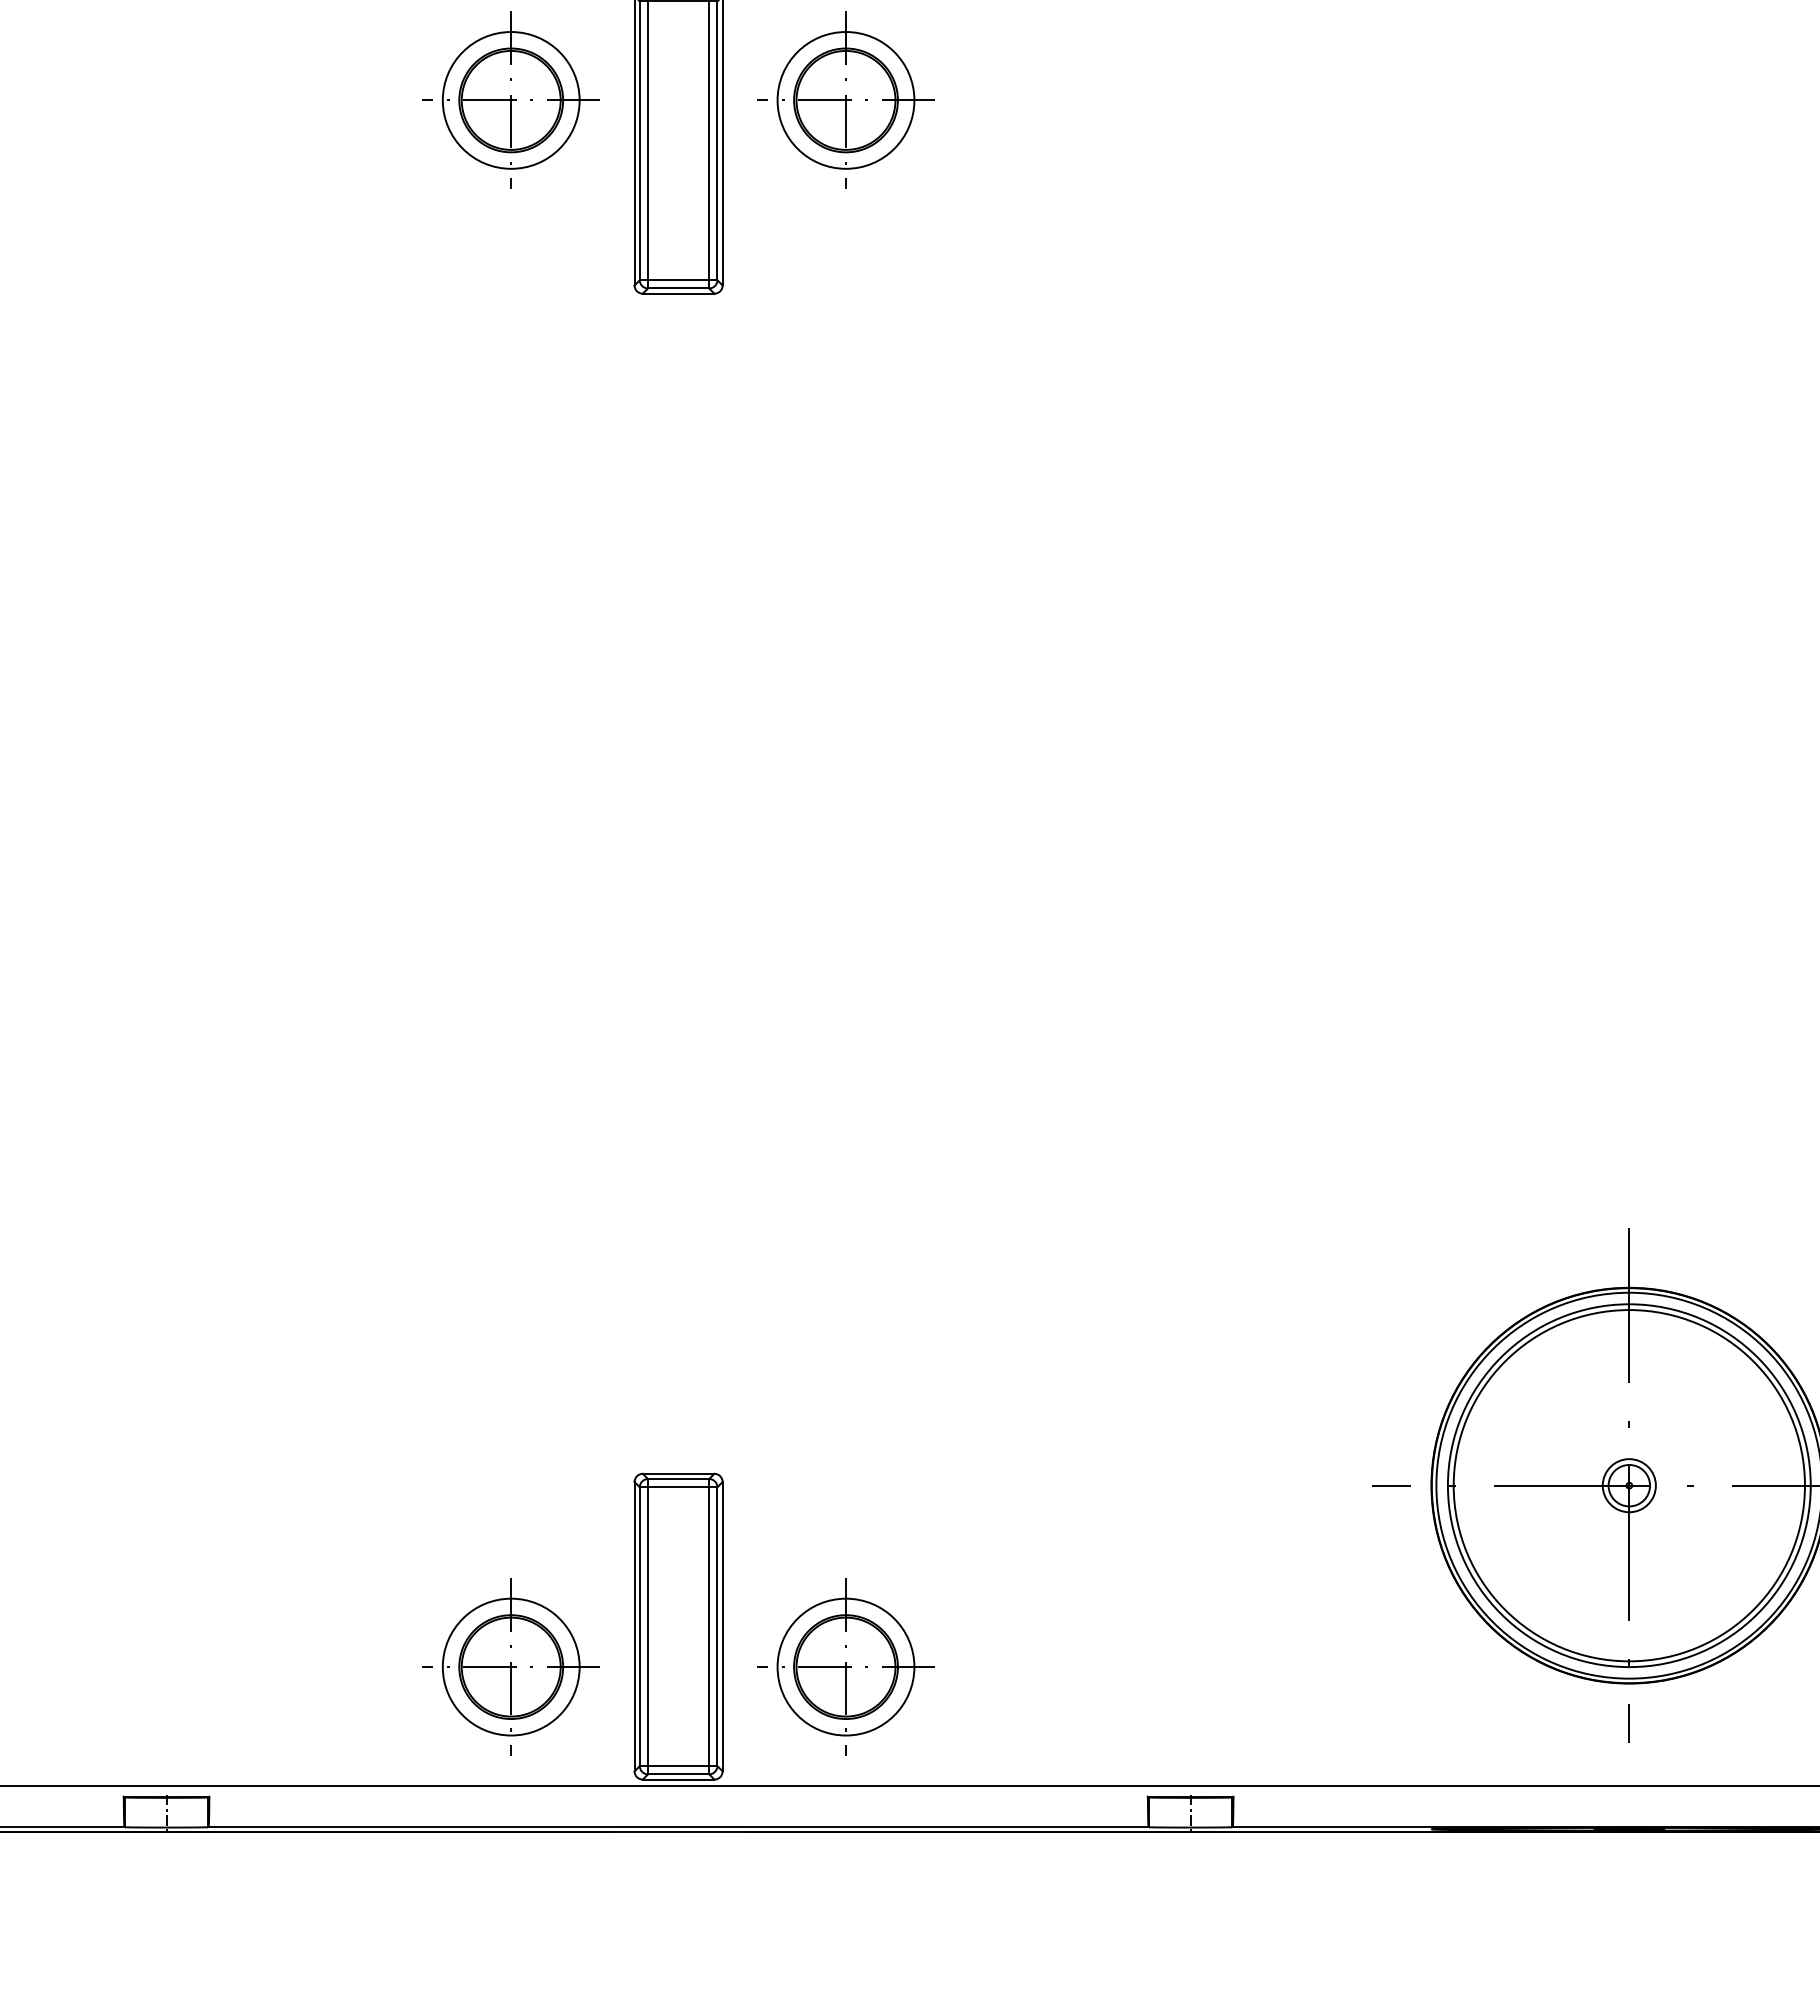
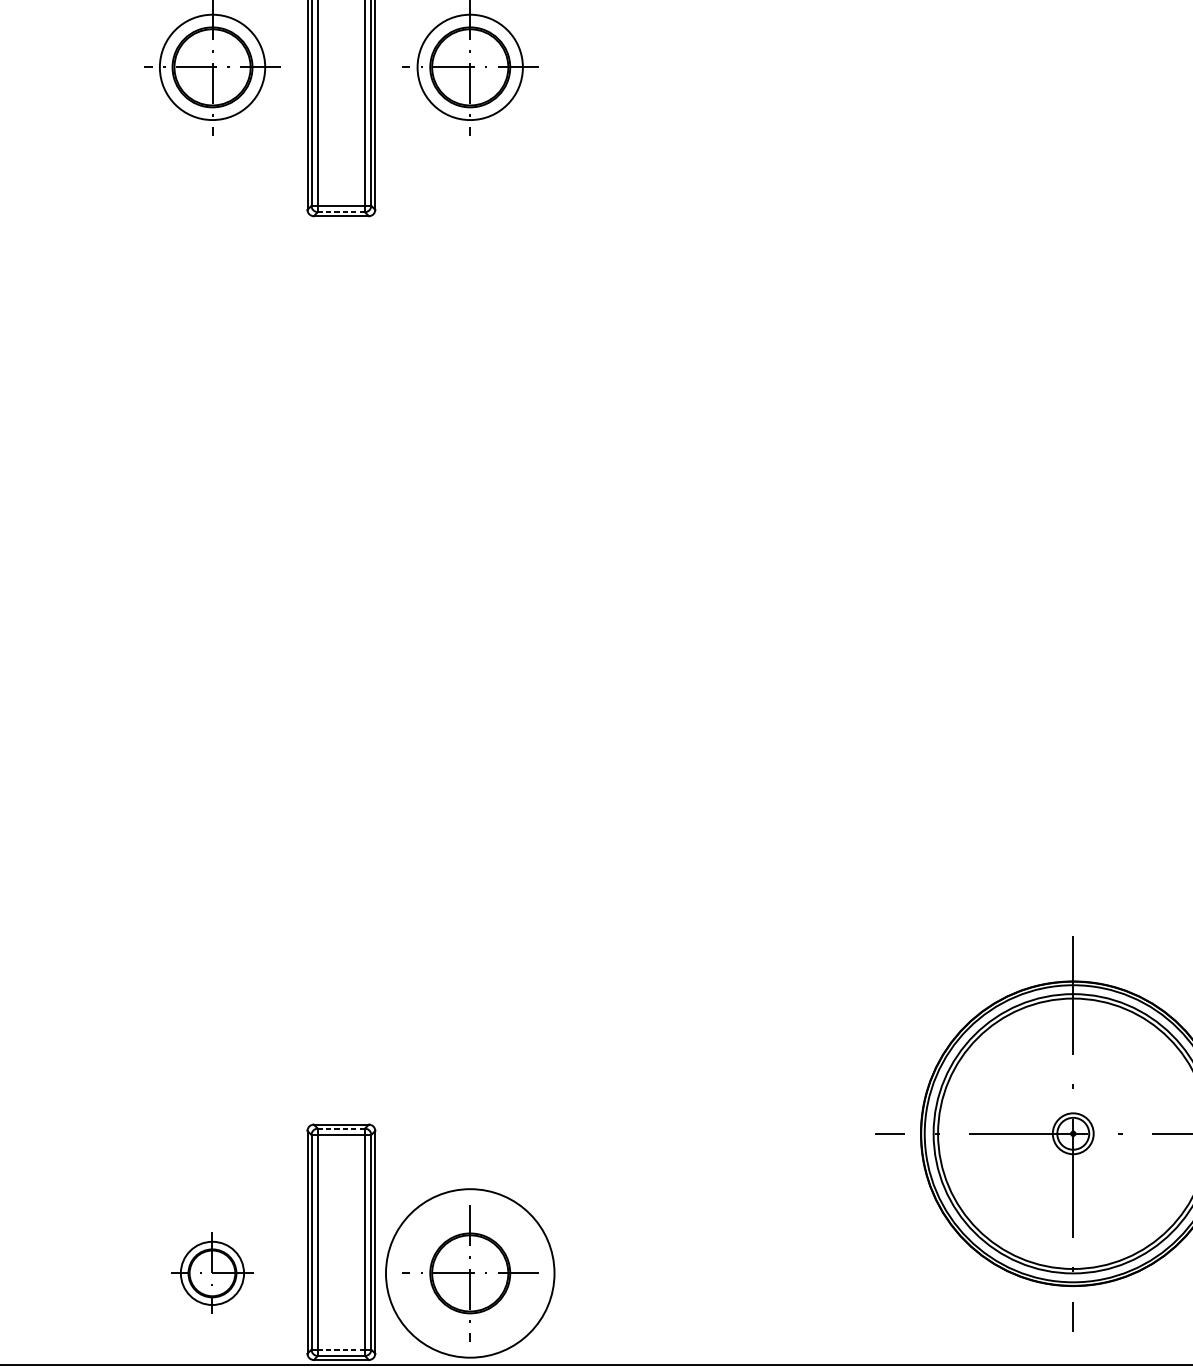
line: (678, 288) -> (341, 212), solid -> dashed
line: (678, 1479) -> (341, 1129), solid -> dashed
part: (510, 1666) -> (211, 1272), size x0.6
circle: (845, 1666) -> (469, 1272), size x1.6
line: (678, 1766) -> (341, 1349), solid -> dashed

